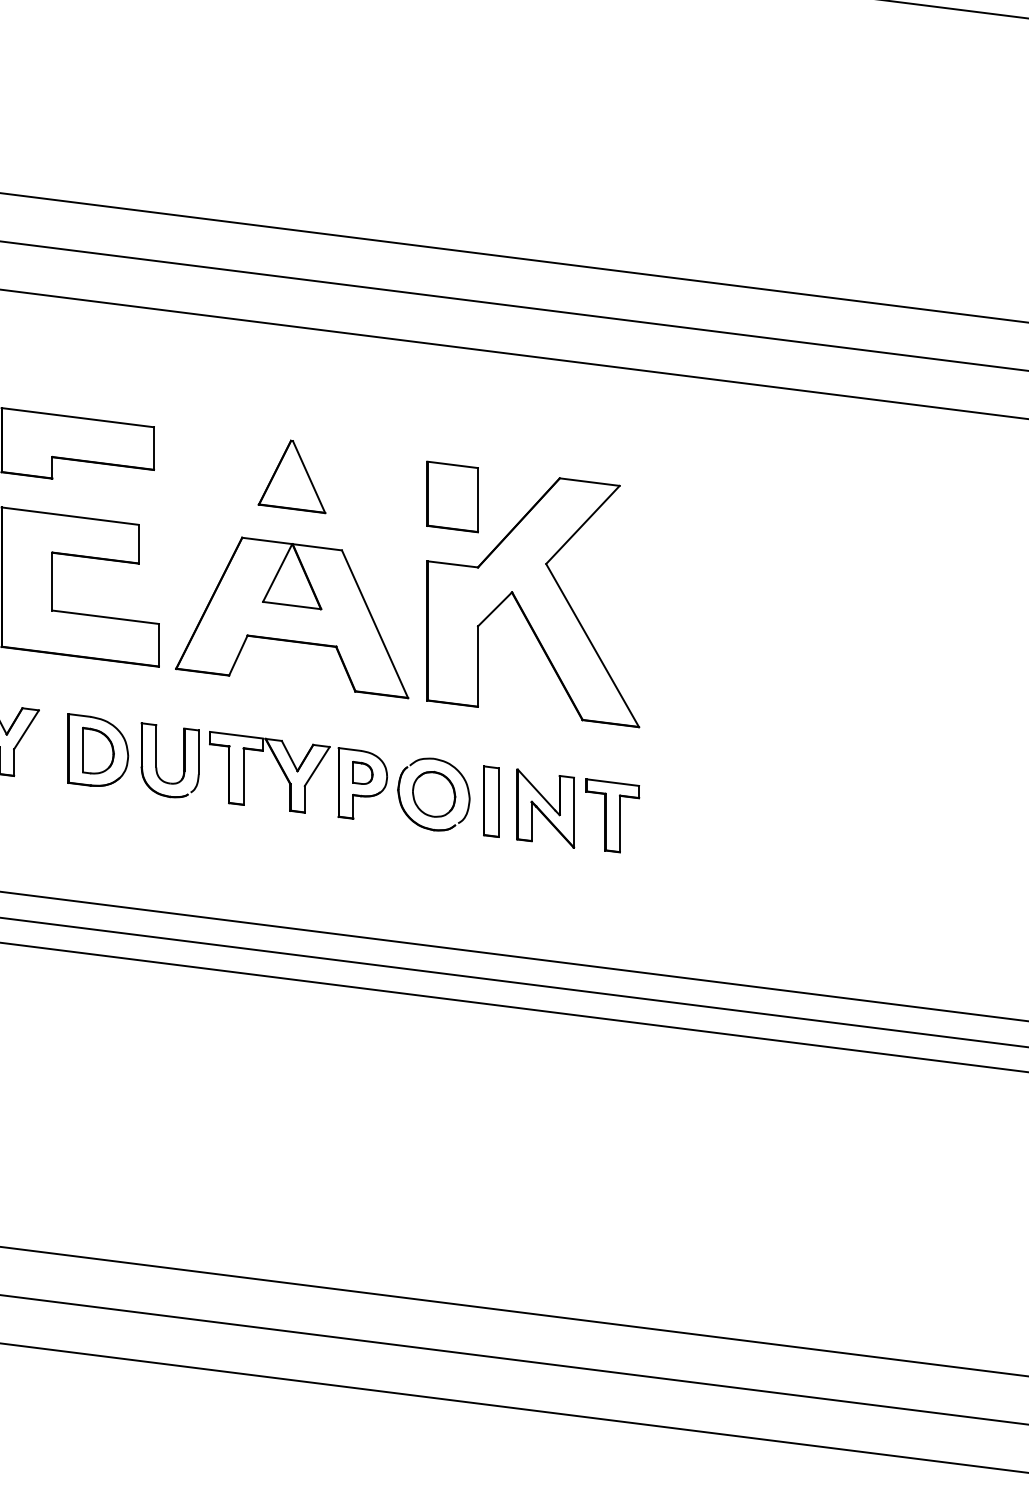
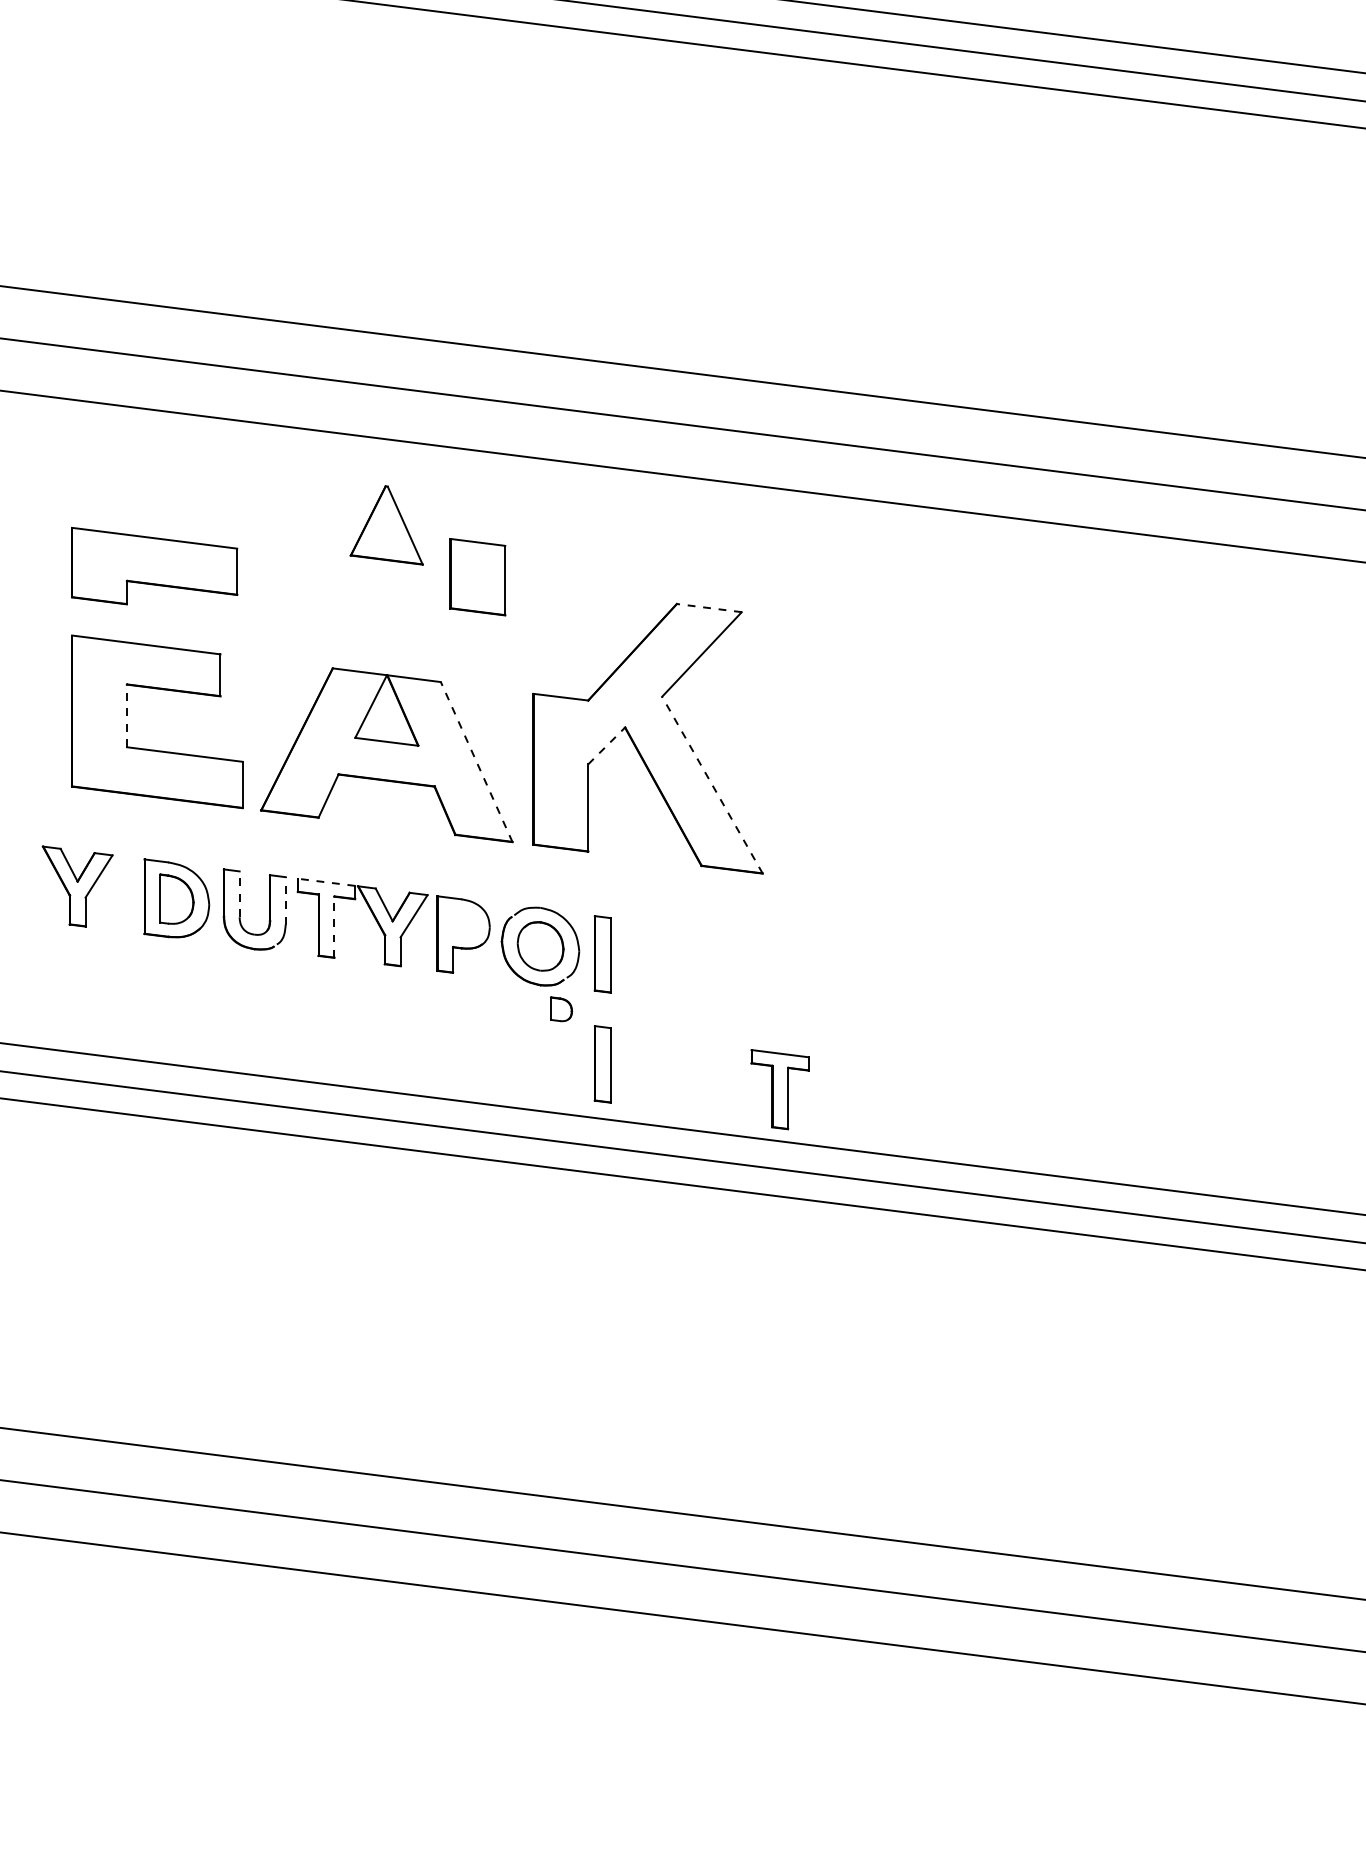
part: (291, 476) -> (386, 525), moved
line: (589, 482) -> (709, 608), solid -> dashed
part: (452, 497) -> (477, 577), moved
line: (51, 581) -> (126, 715), solid -> dashed
line: (494, 609) -> (606, 746), solid -> dashed
line: (374, 624) -> (476, 762), solid -> dashed
line: (592, 645) -> (712, 785), solid -> dashed
line: (236, 735) -> (326, 882), solid -> dashed
line: (156, 746) -> (239, 894), solid -> dashed
line: (198, 751) -> (285, 900), solid -> dashed
part: (362, 773) -> (561, 1009), moved
line: (243, 776) -> (334, 927), solid -> dashed
part: (545, 808) -> (661, 961), removed
part: (612, 815) -> (779, 1089), moved
part: (491, 903) -> (602, 1064), added

